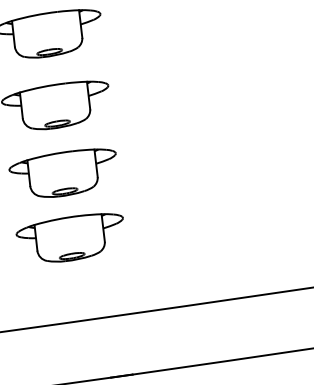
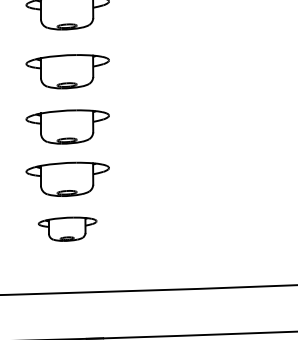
part: (70, 237) -> (67, 228), size x0.7

